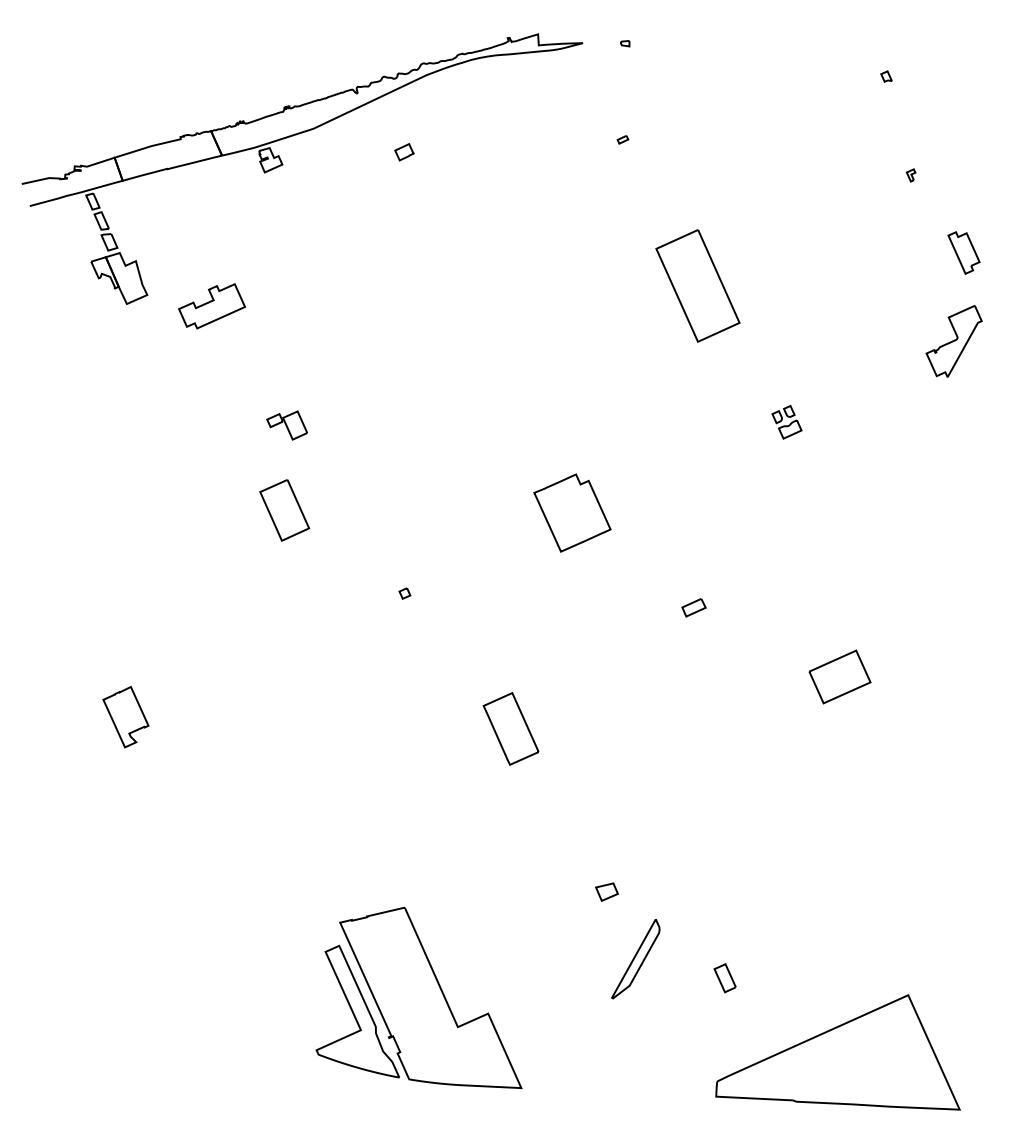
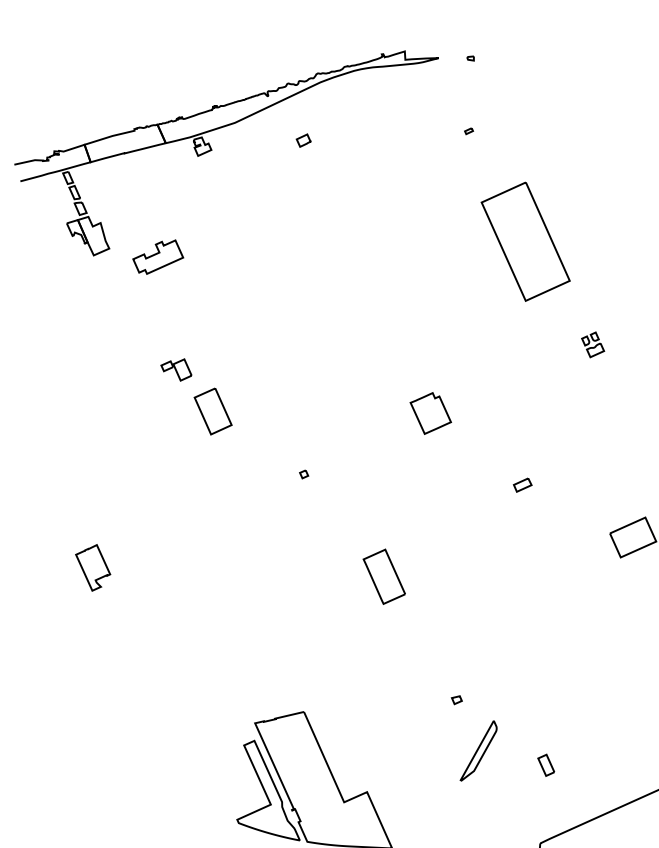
part: (697, 285) -> (525, 241), size x1.4
part: (286, 425) -> (175, 369), moved
part: (572, 512) -> (430, 413), size x0.7
part: (606, 891) -> (456, 699), size x0.6

